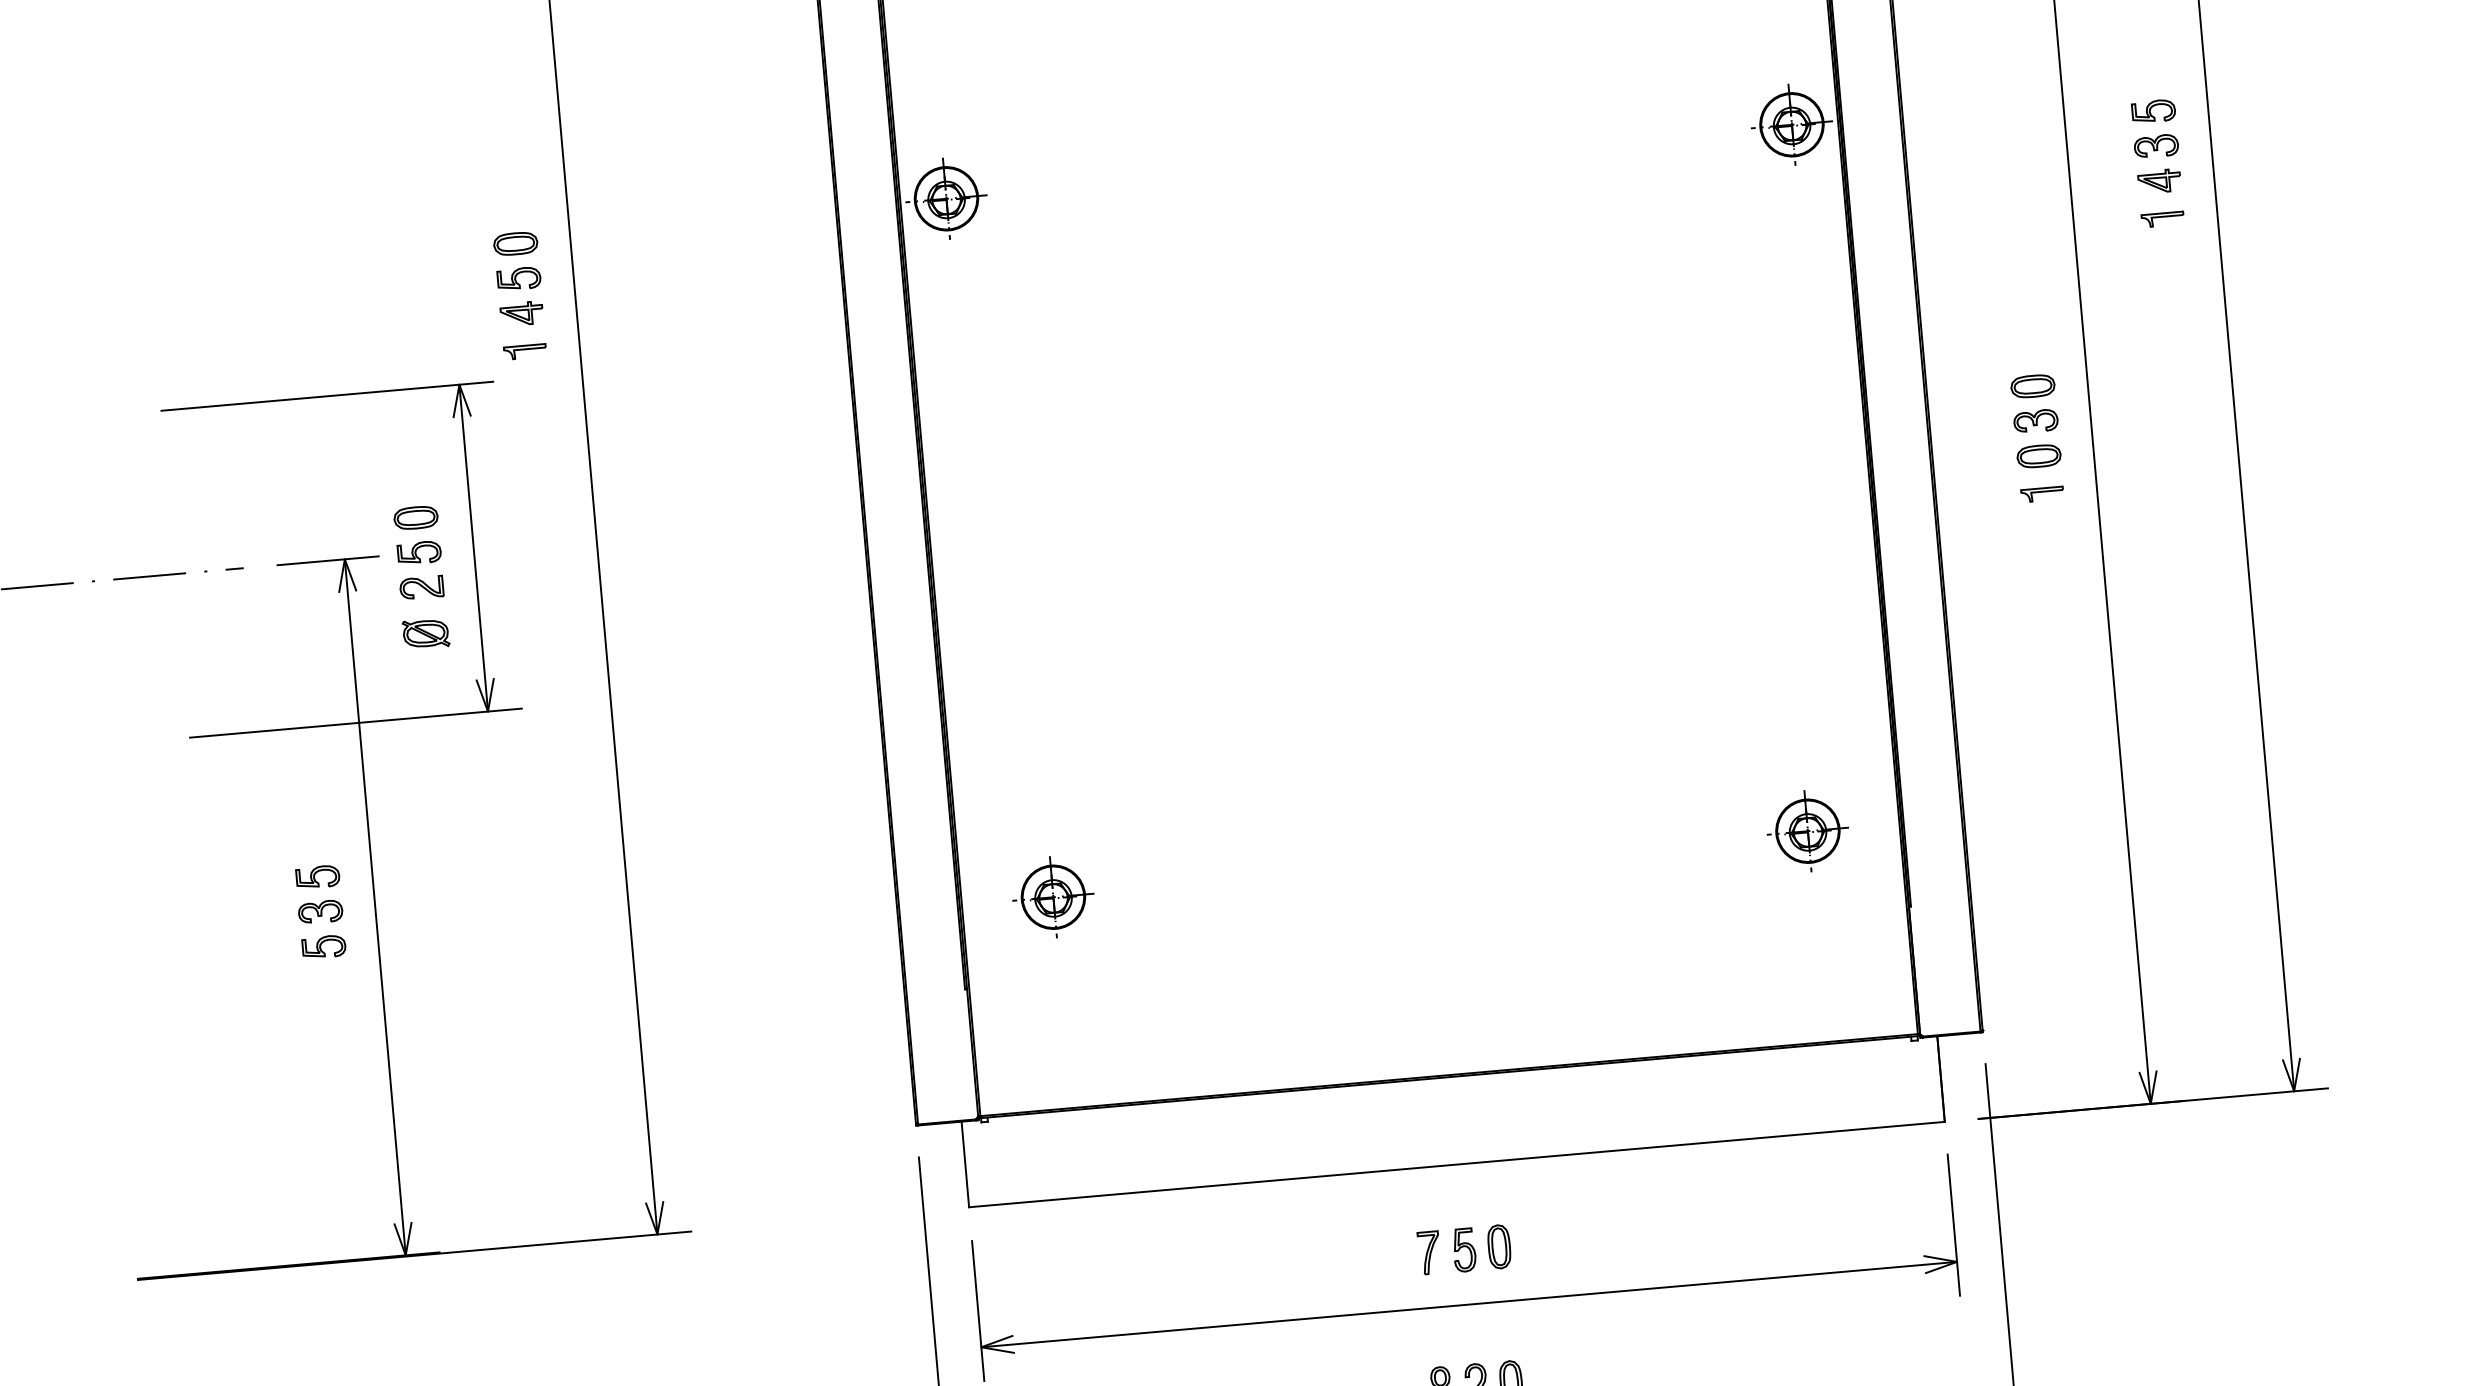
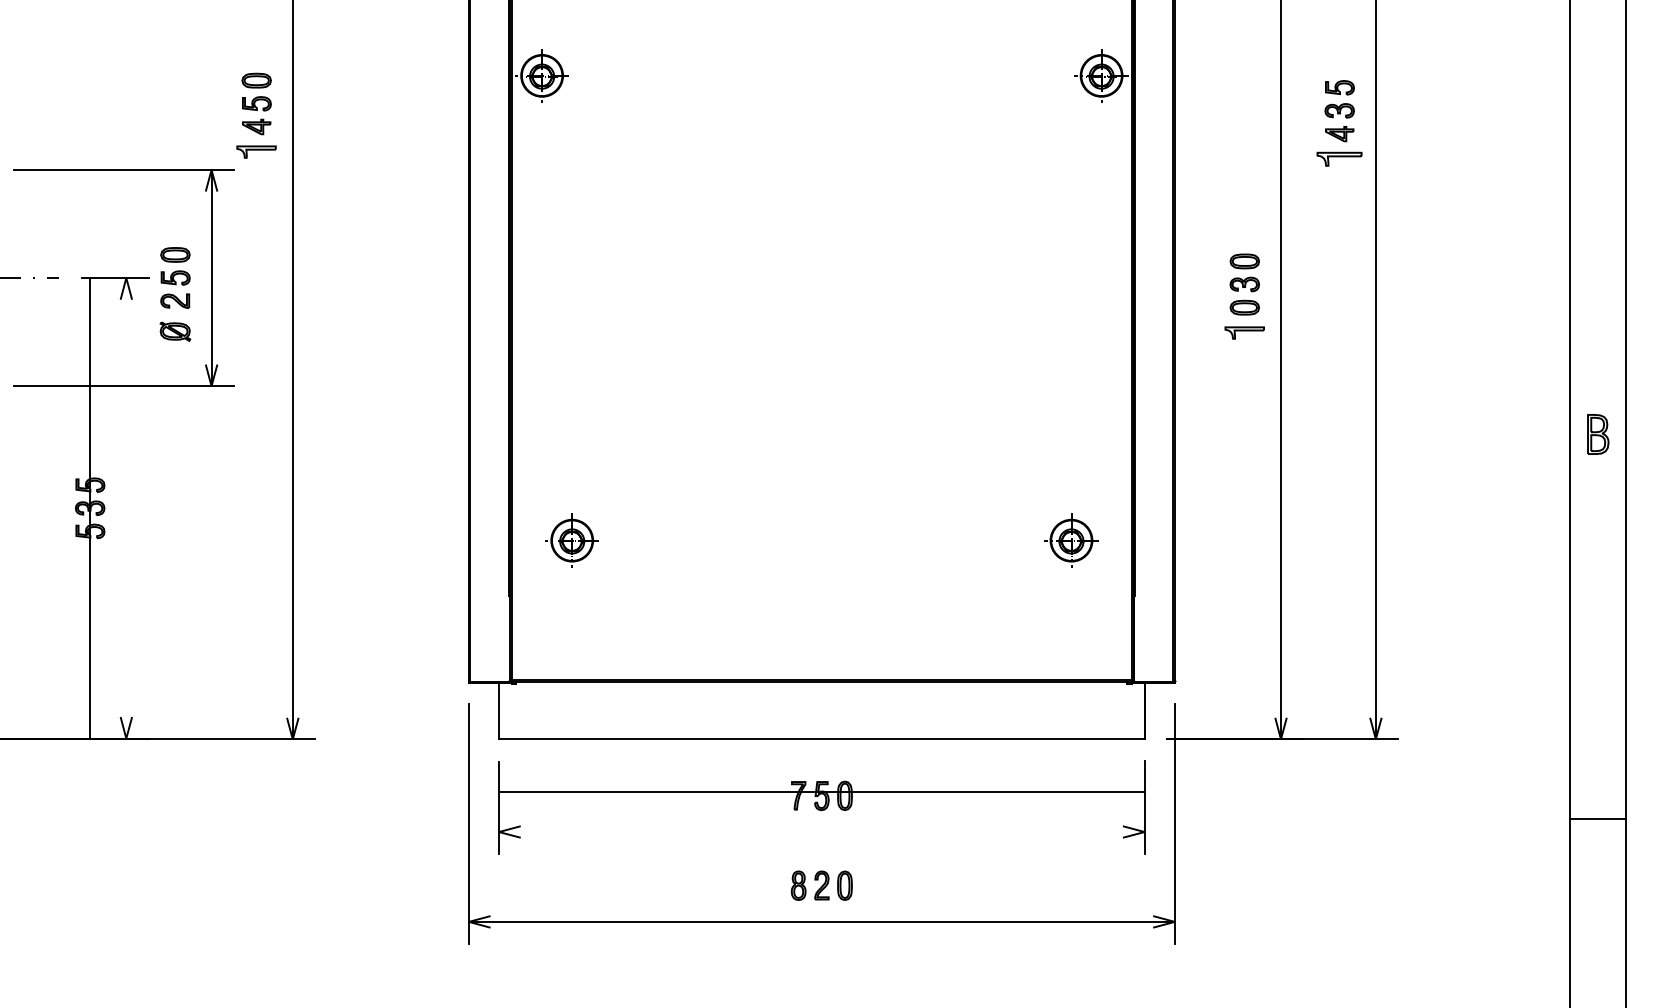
part: (2162, 219) -> (1339, 159), size x1.6
part: (524, 352) -> (256, 152), size x1.4
part: (2041, 493) -> (1244, 332), size x1.4
line: (375, 907) -> (90, 508), moved
line: (1468, 1305) -> (821, 792), moved

